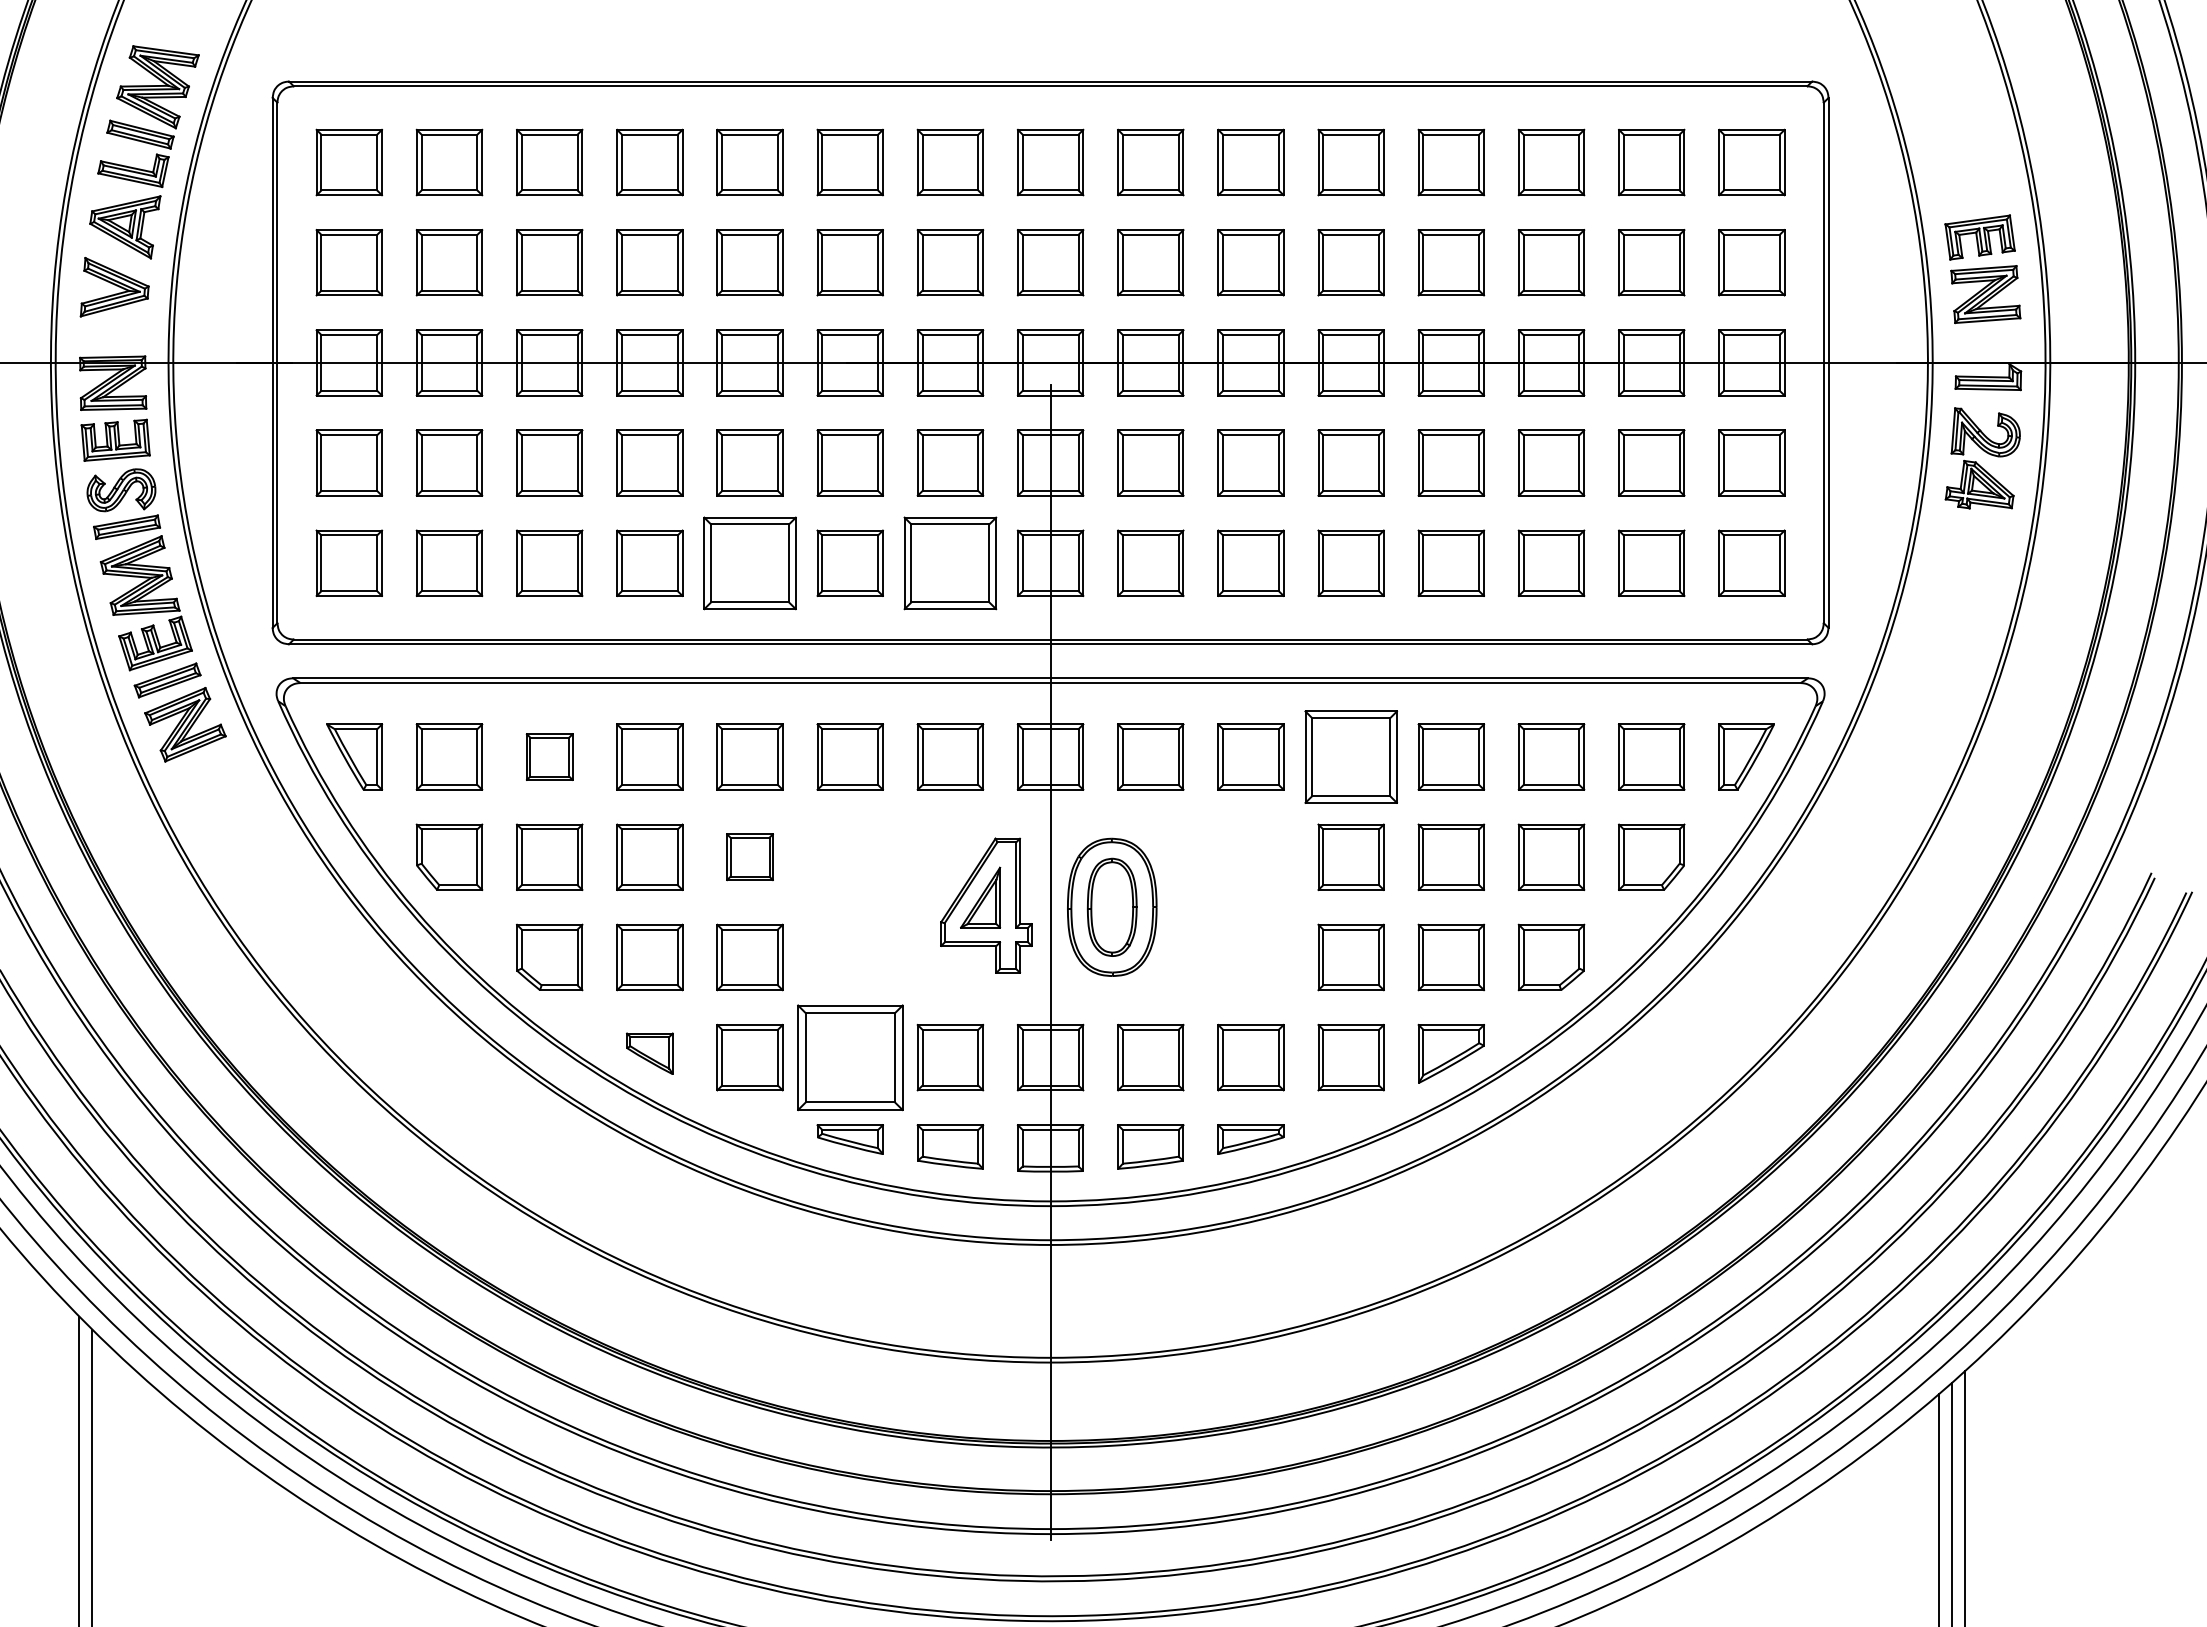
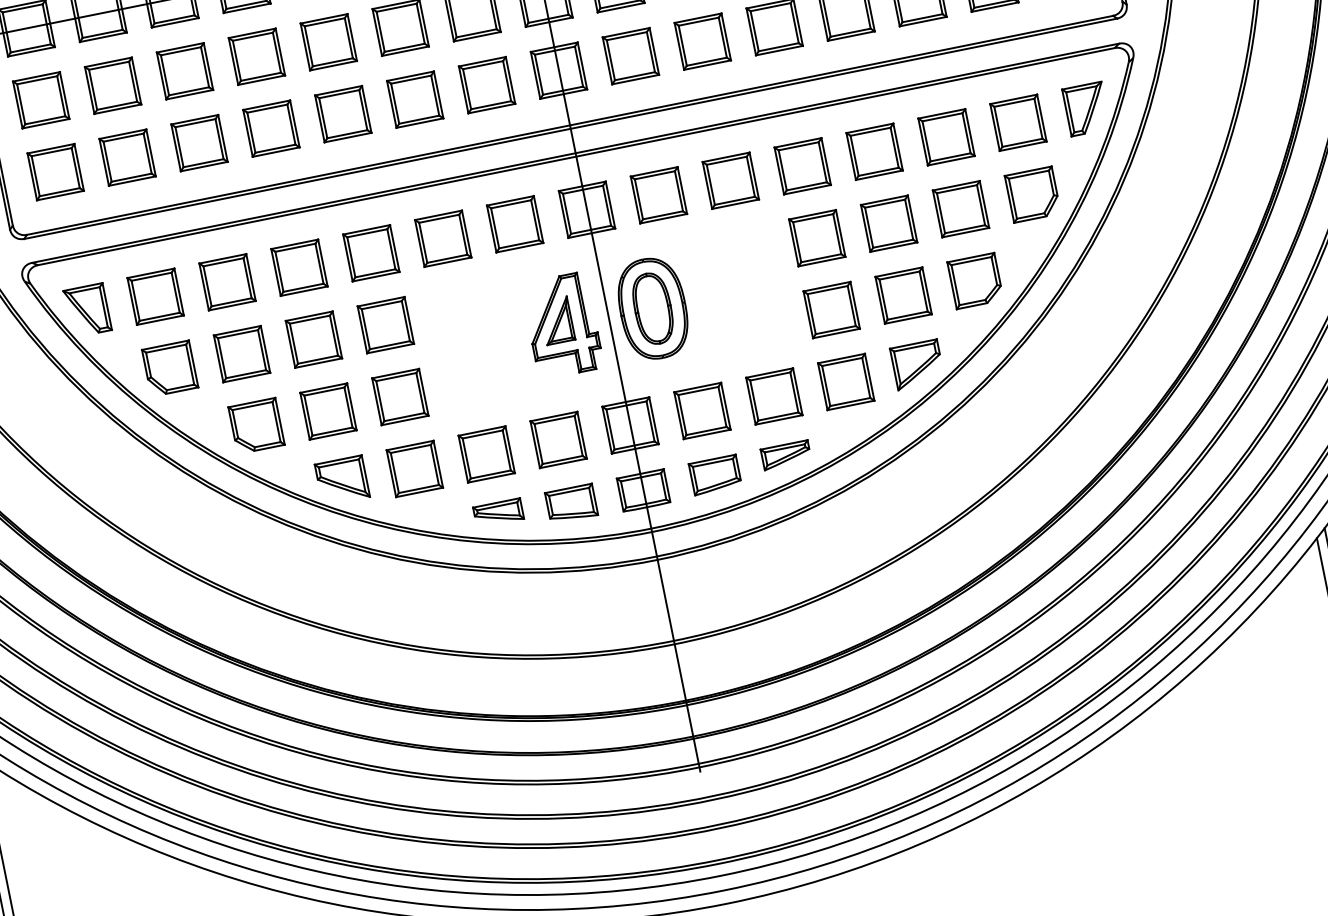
part: (749, 562) -> (342, 113), size x0.71
part: (950, 562) -> (487, 84), size x0.71
part: (549, 756) -> (227, 281), size x1.43
part: (1350, 756) -> (802, 165), size x0.71
part: (749, 856) -> (385, 324), size x1.43
part: (649, 1053) -> (342, 480), size x1.43
part: (849, 1057) -> (486, 454), size x0.62

